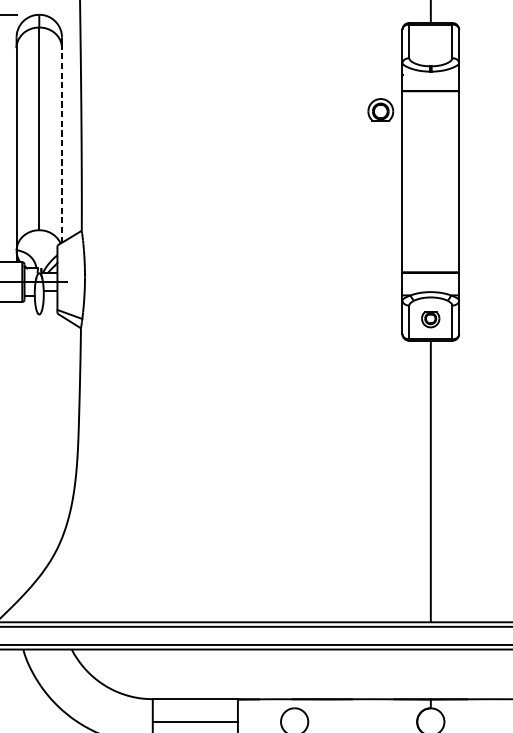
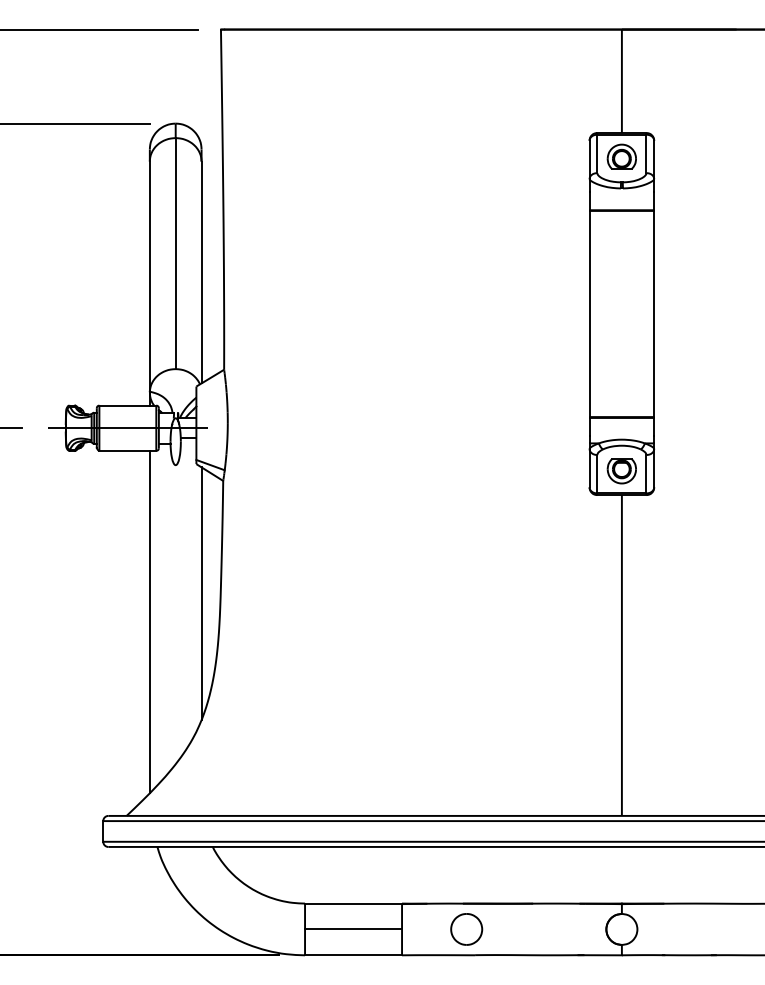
part: (380, 109) -> (621, 156), moved
line: (61, 145) -> (201, 272), dashed -> solid
part: (430, 320) -> (621, 471), size x1.43
line: (61, 427) -> (201, 593), added
line: (16, 451) -> (149, 621), added

